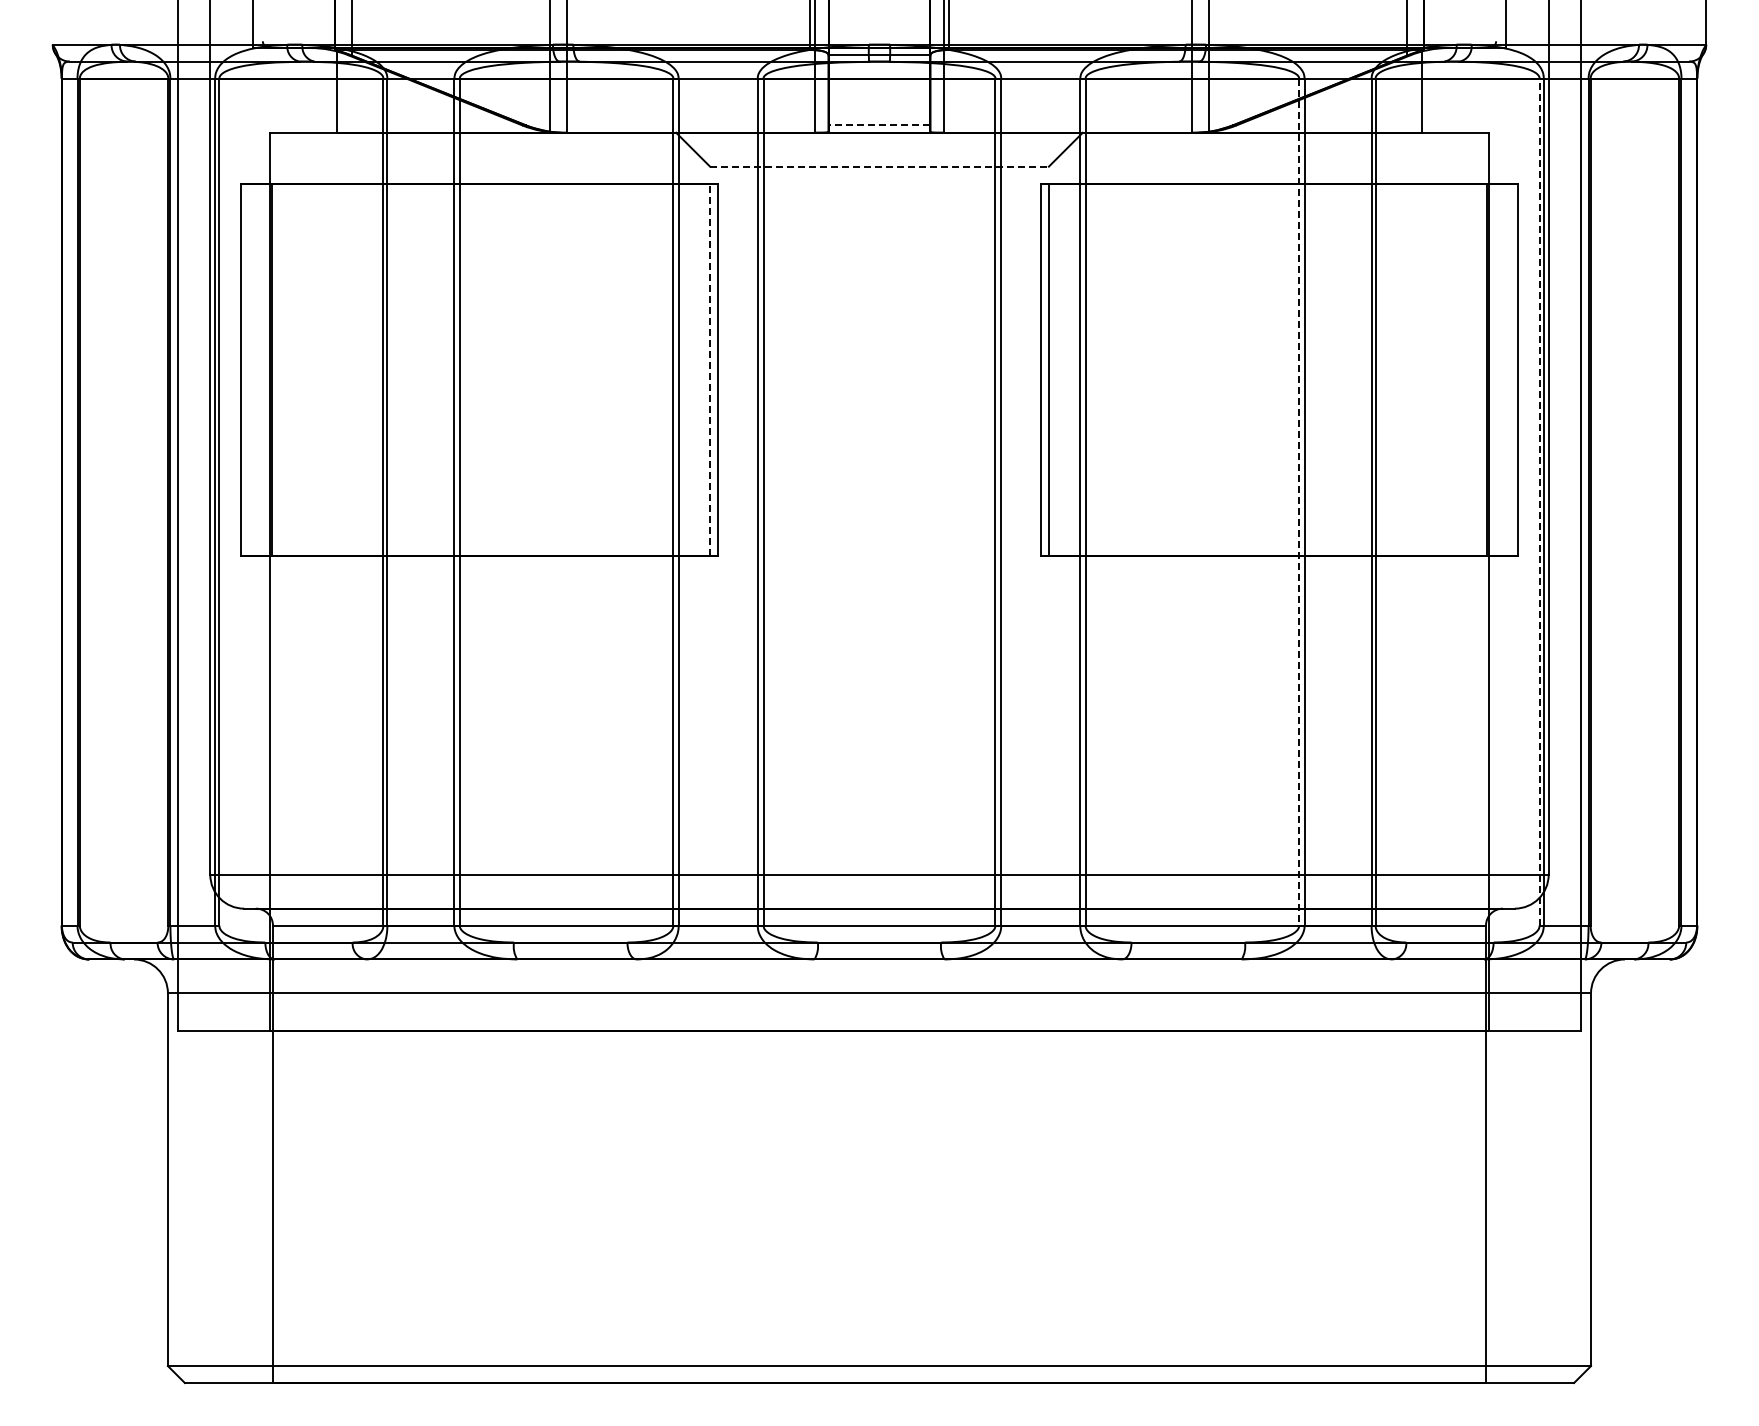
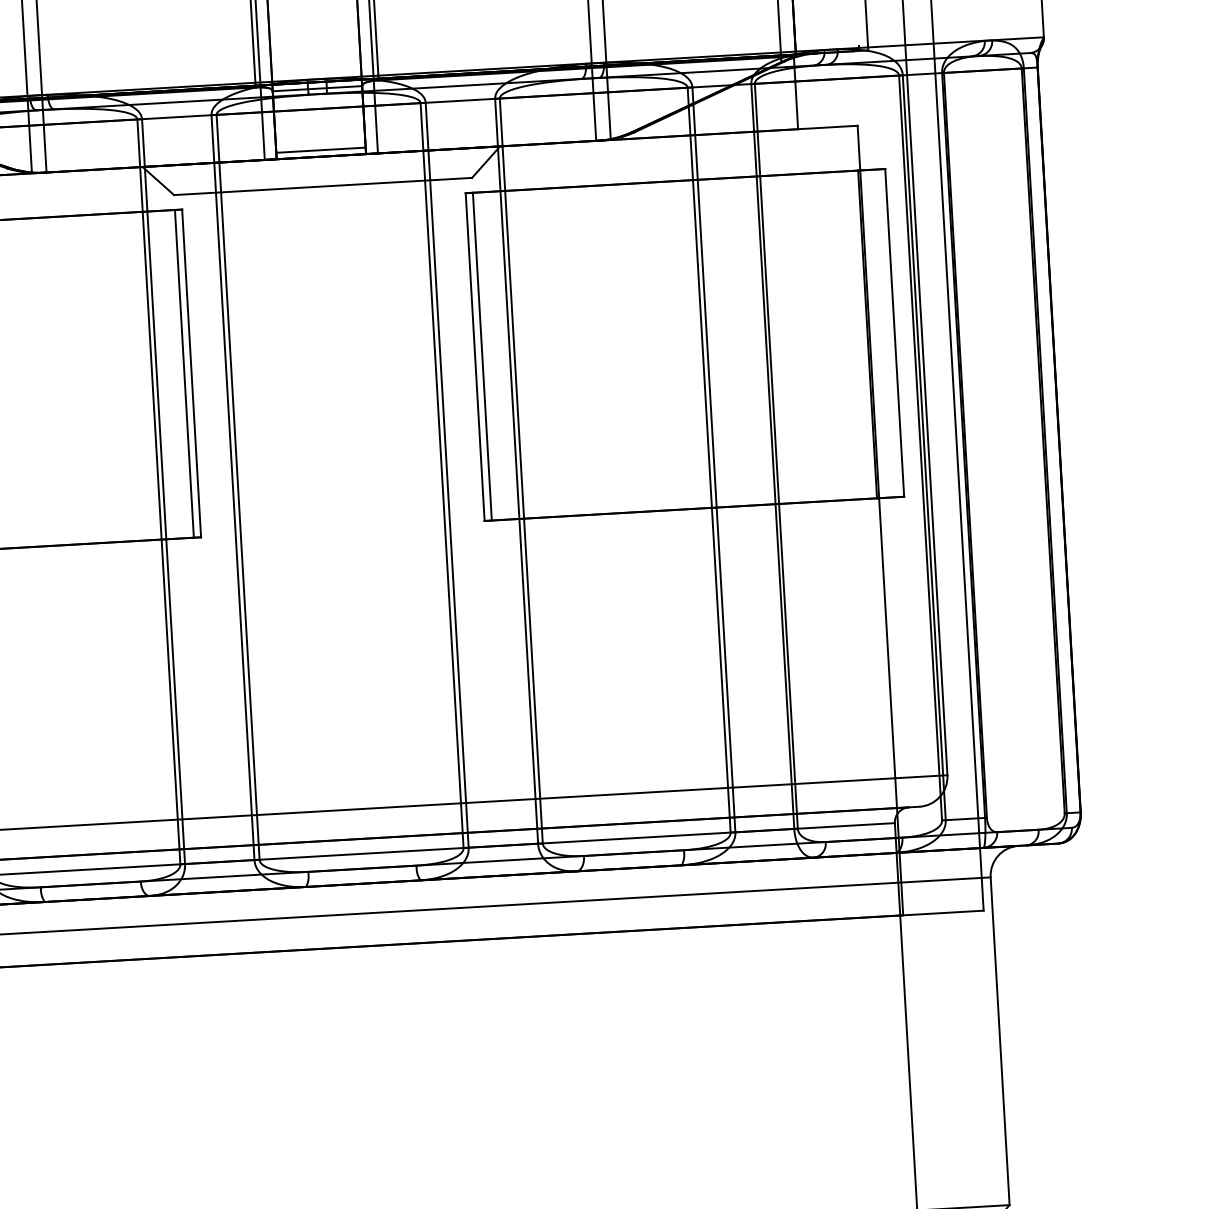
line: (879, 125) -> (321, 150), dashed -> solid
line: (879, 166) -> (323, 186), dashed -> solid
line: (710, 369) -> (184, 373), dashed -> solid
line: (1299, 502) -> (709, 460), dashed -> solid
line: (1539, 502) -> (920, 448), dashed -> solid

